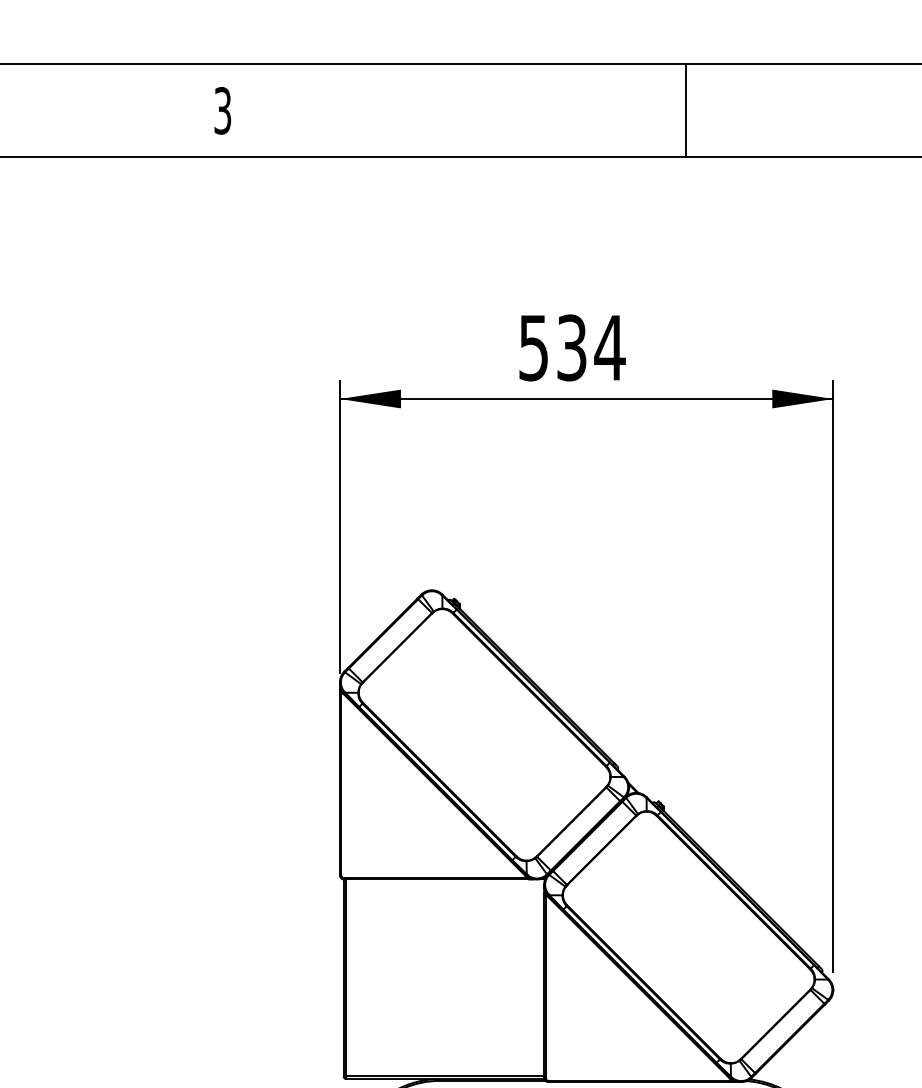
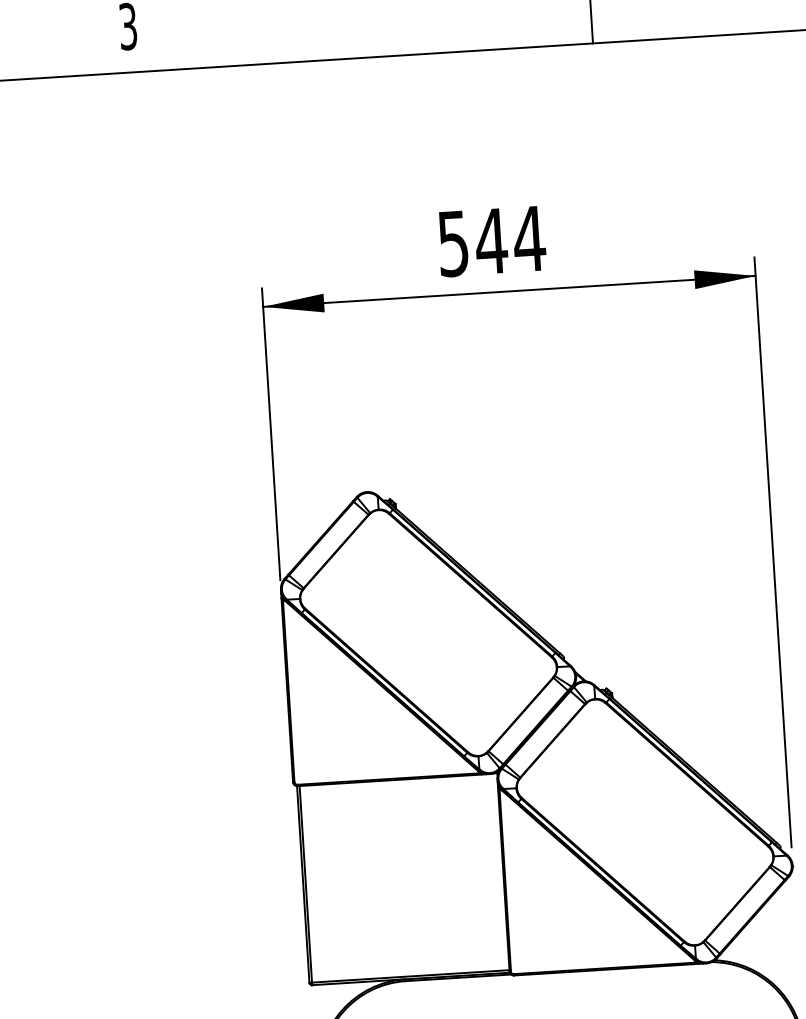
text: (571, 347) -> (491, 240), 534 -> 544

